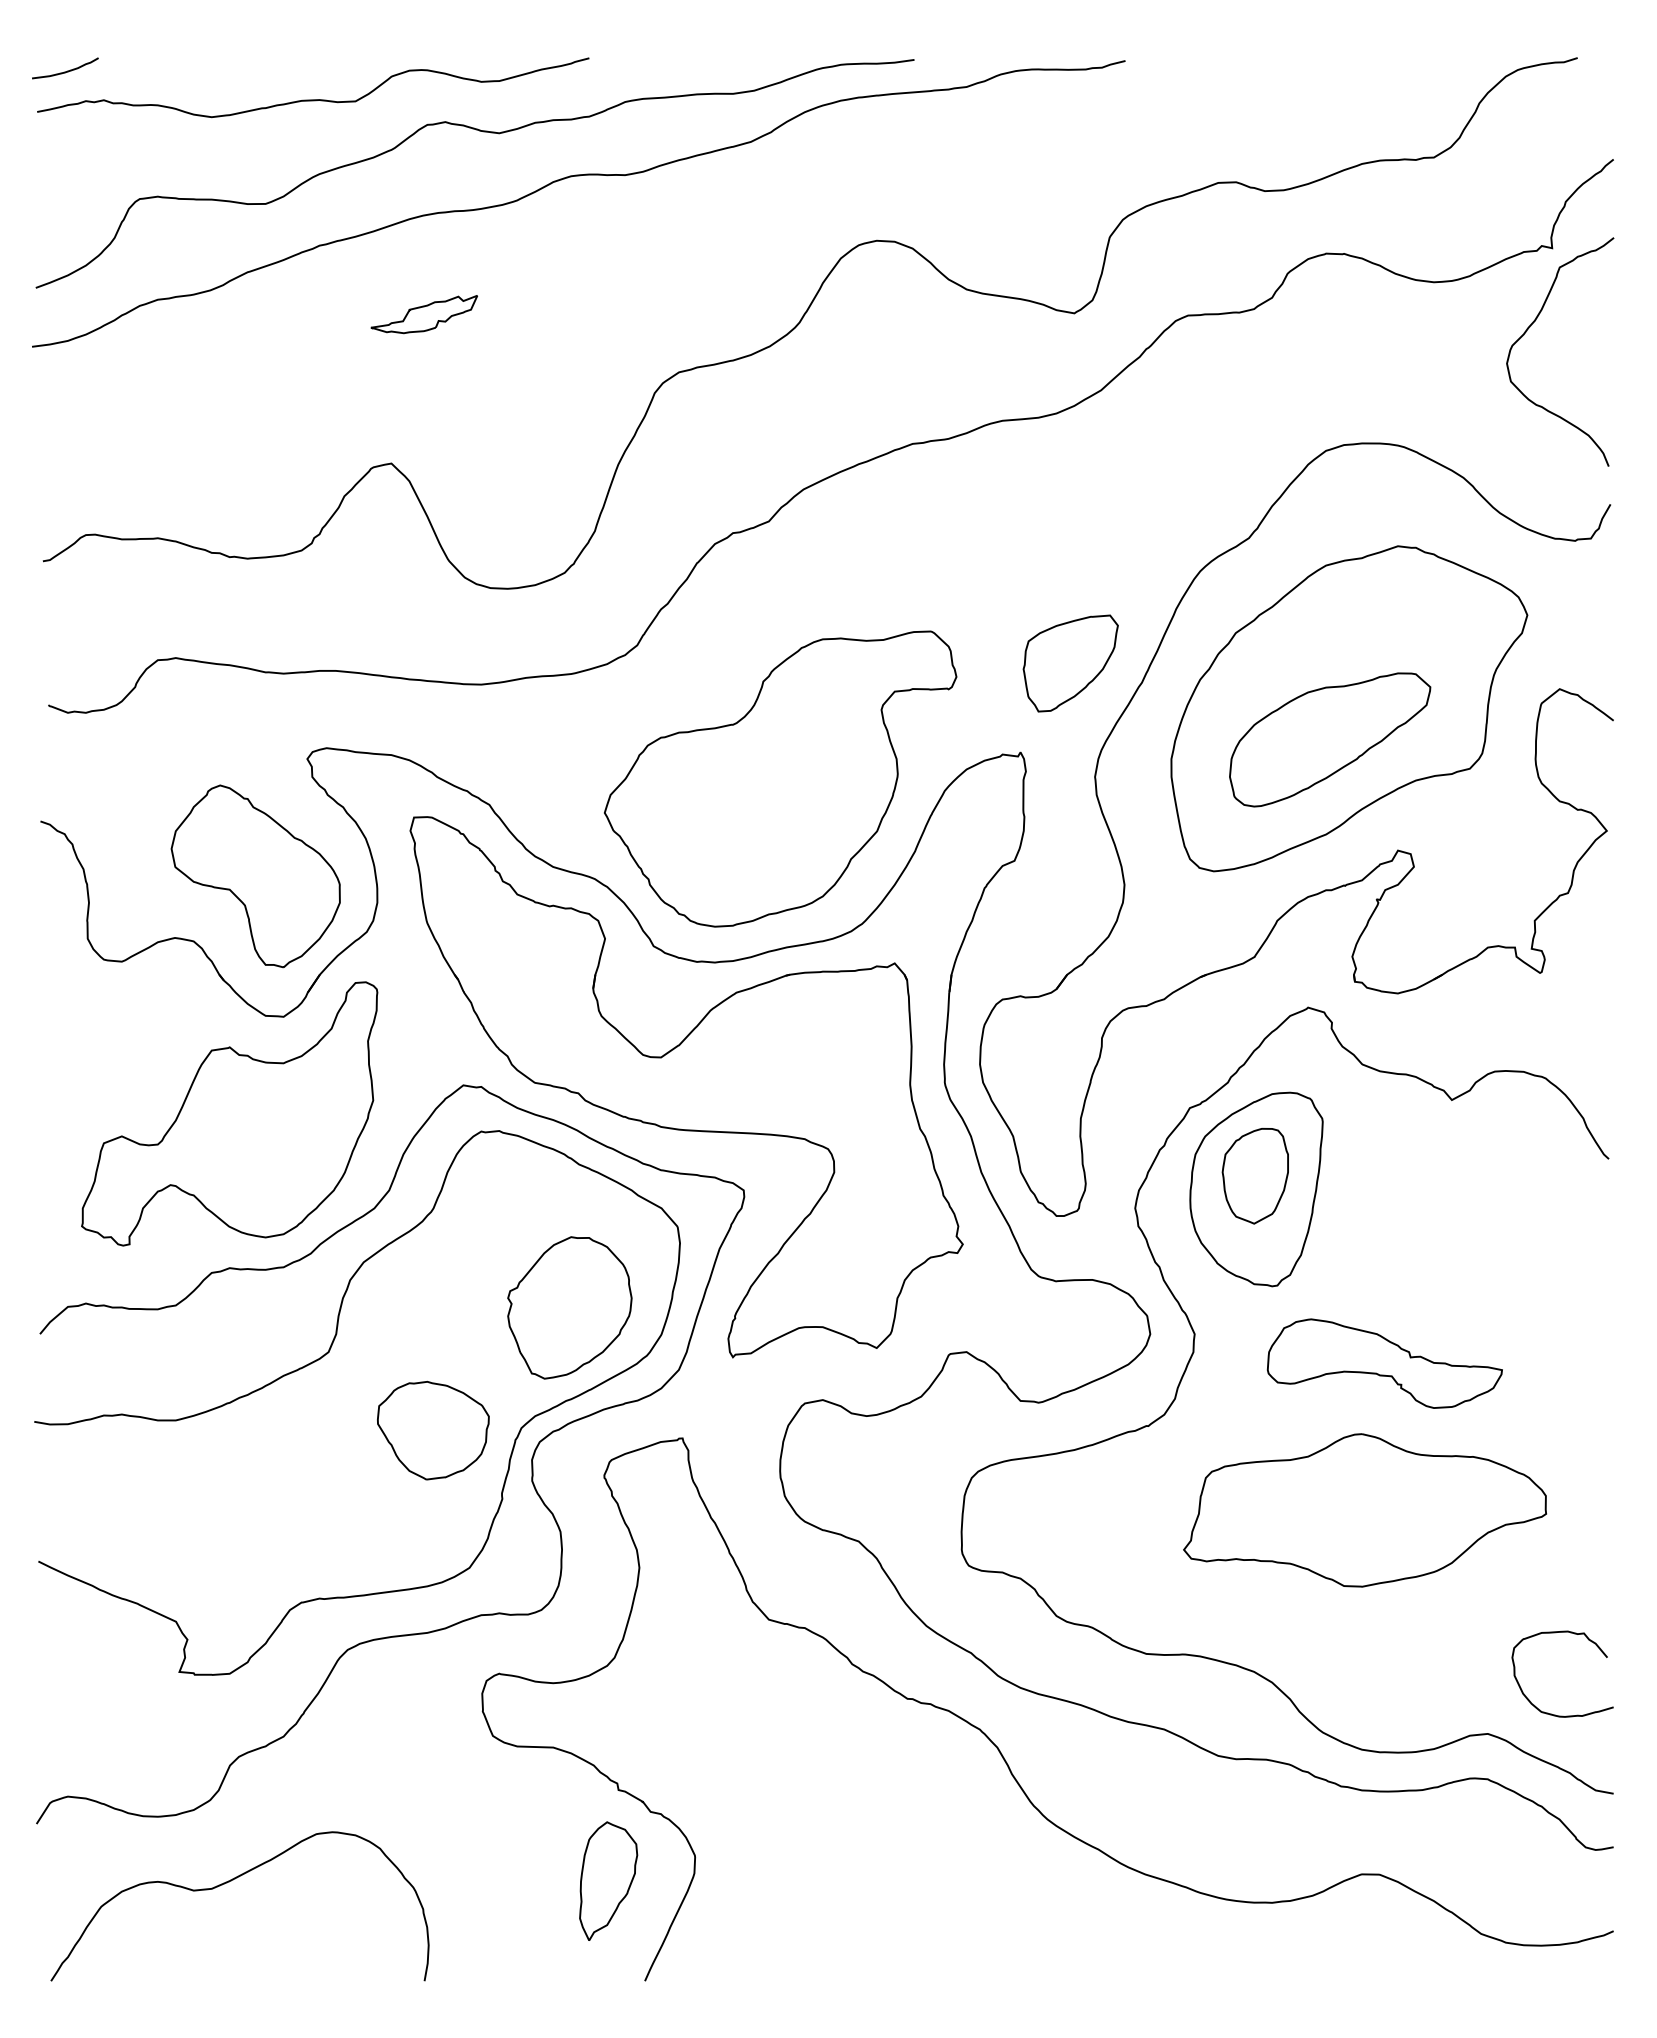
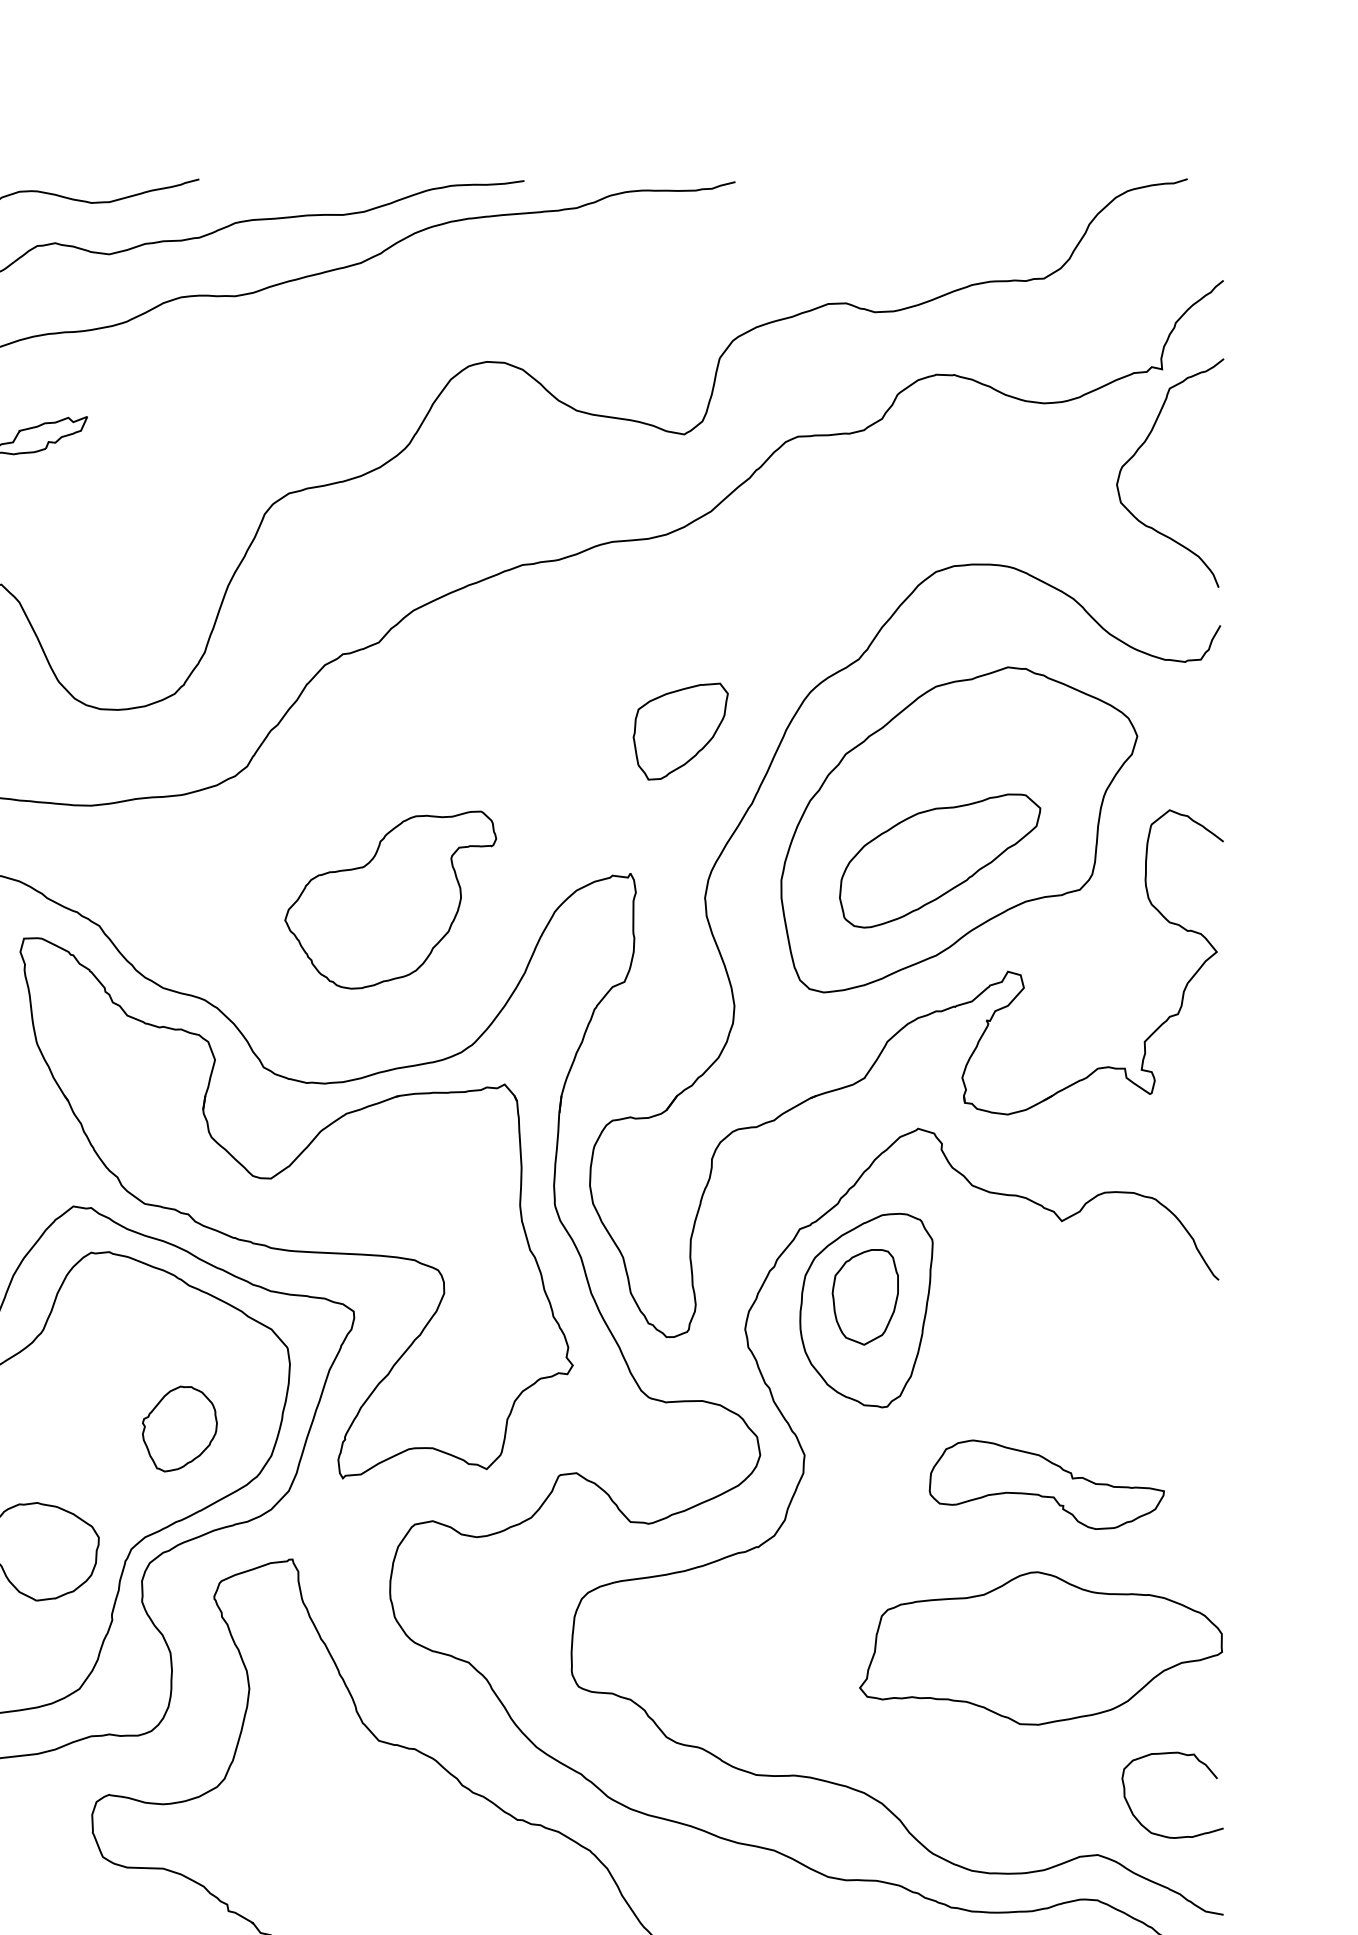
part: (1070, 663) -> (680, 731), moved
part: (780, 778) -> (390, 899), size x0.6
part: (569, 1307) -> (179, 1428), size x0.6
part: (1384, 1363) -> (1046, 1484), moved
part: (1364, 1510) -> (1040, 1648), moved

